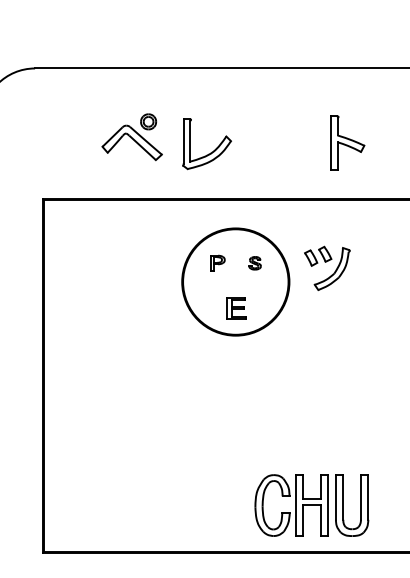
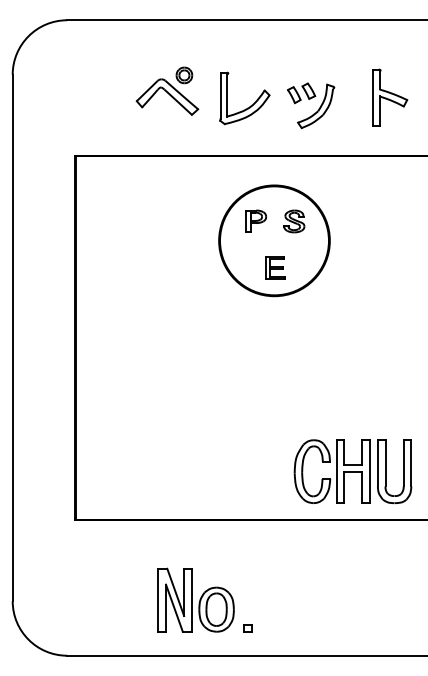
part: (217, 262) -> (255, 220), size x1.43
part: (326, 262) -> (310, 99), moved
part: (255, 263) -> (294, 221), size x1.67

